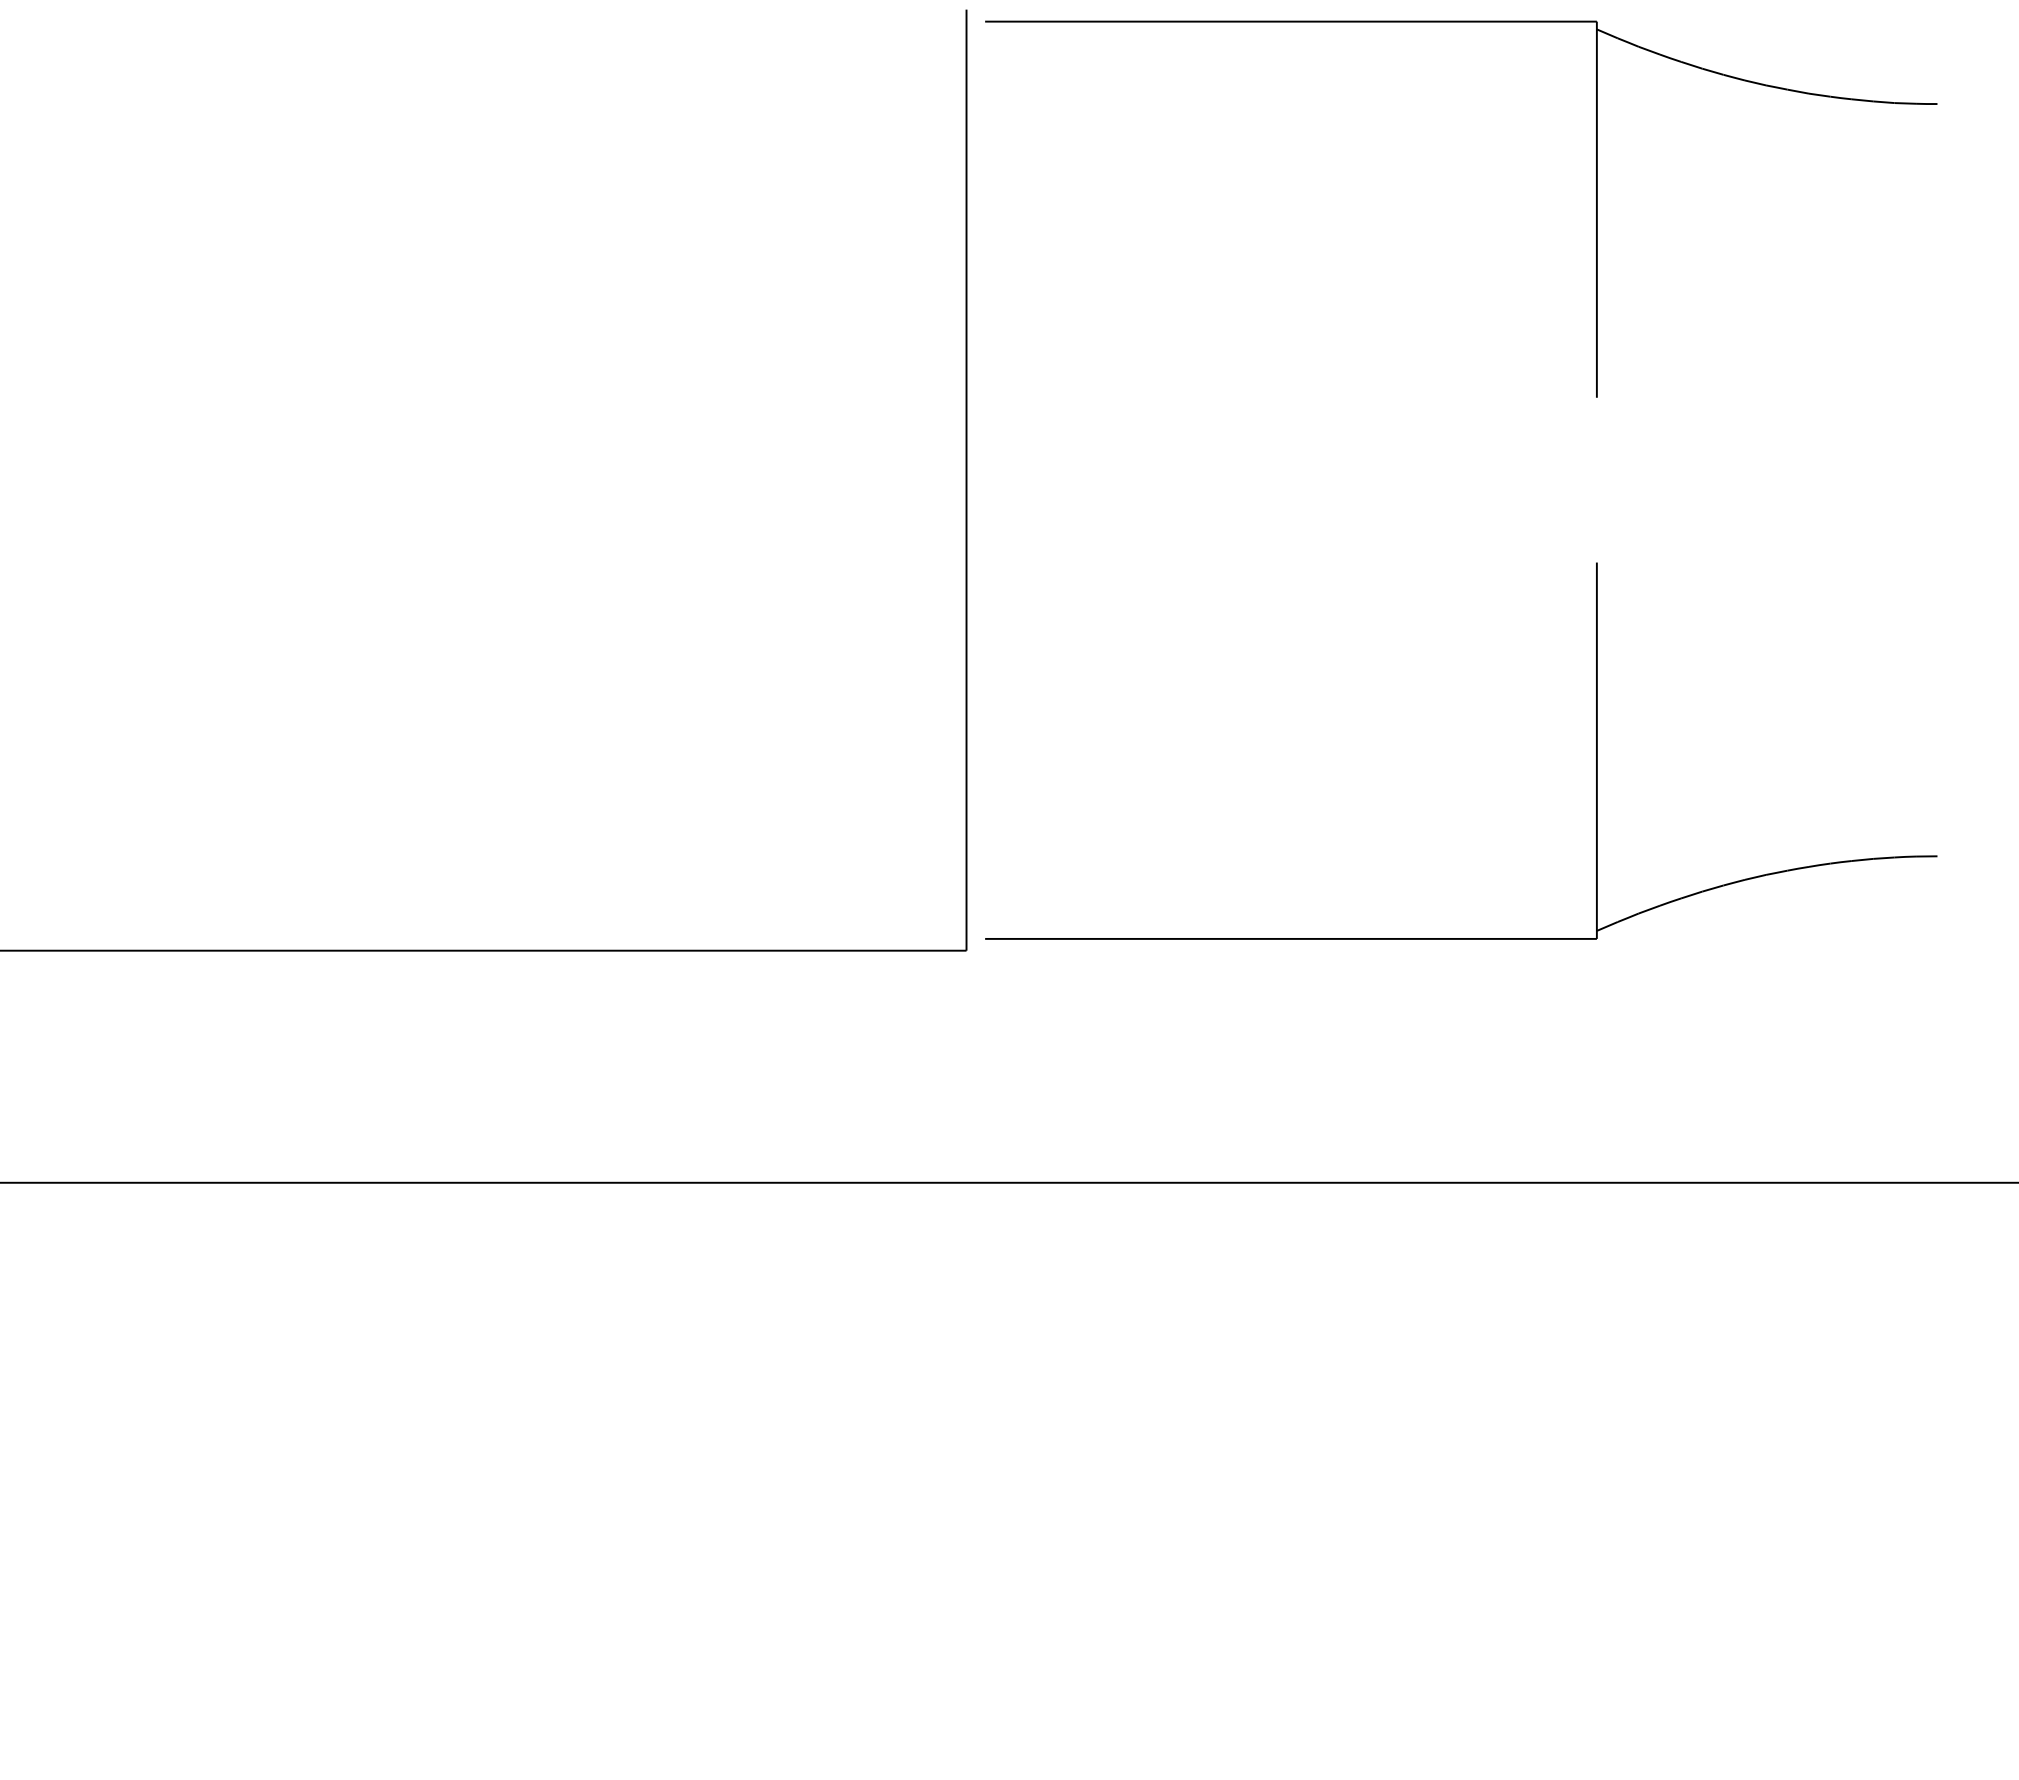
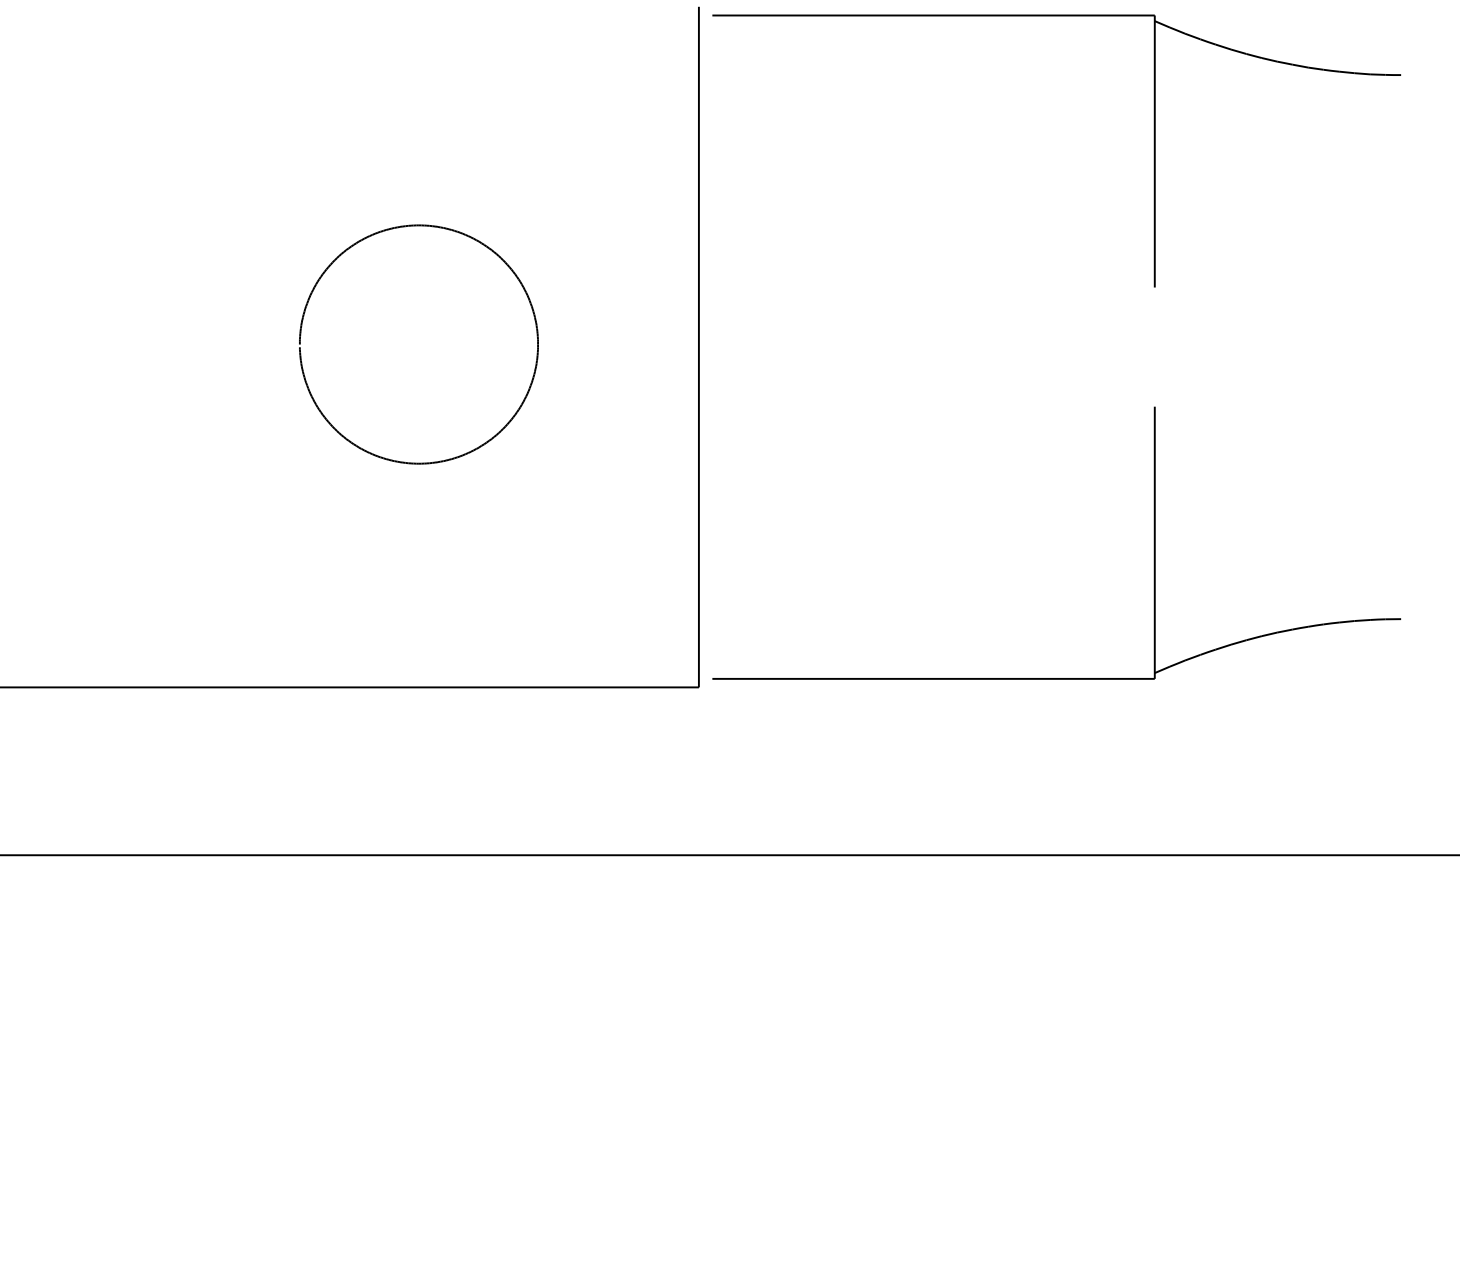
part: (427, 416) -> (309, 301), added

